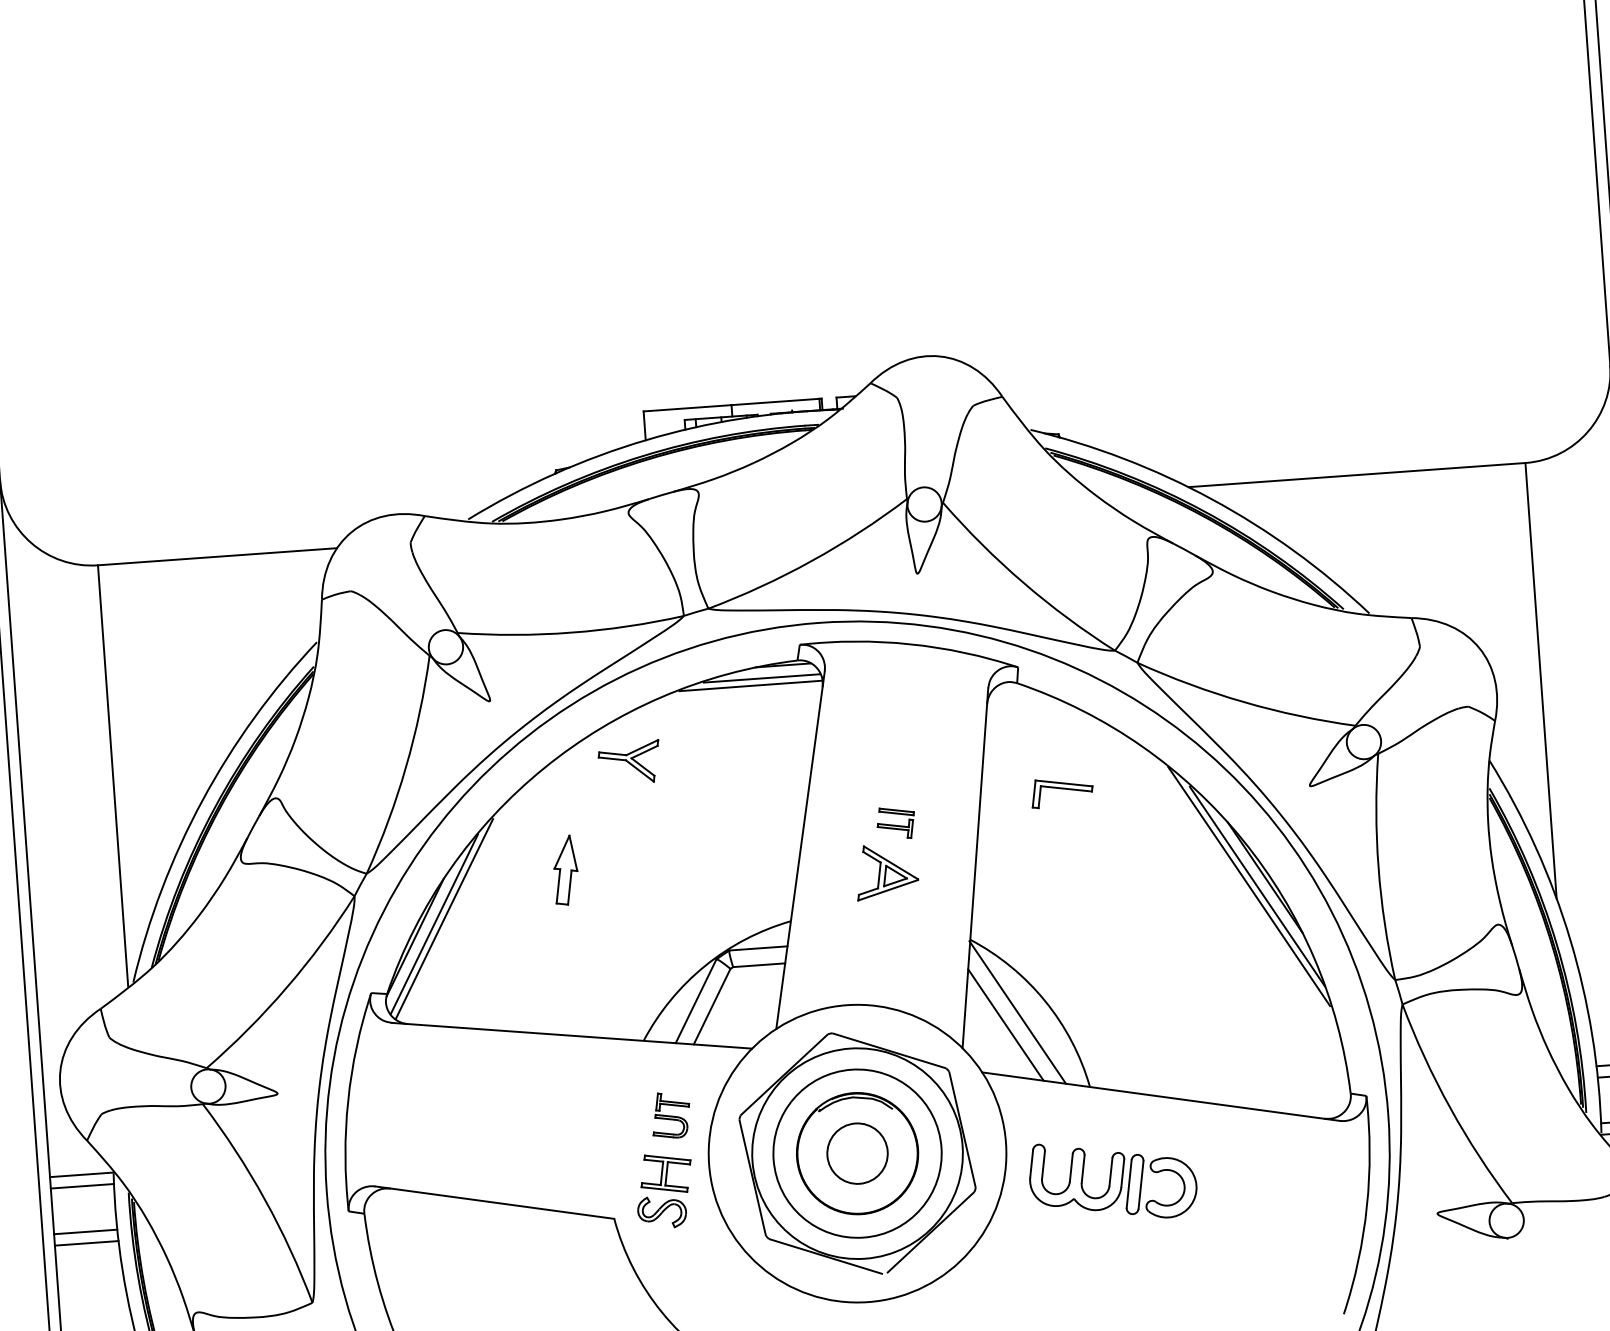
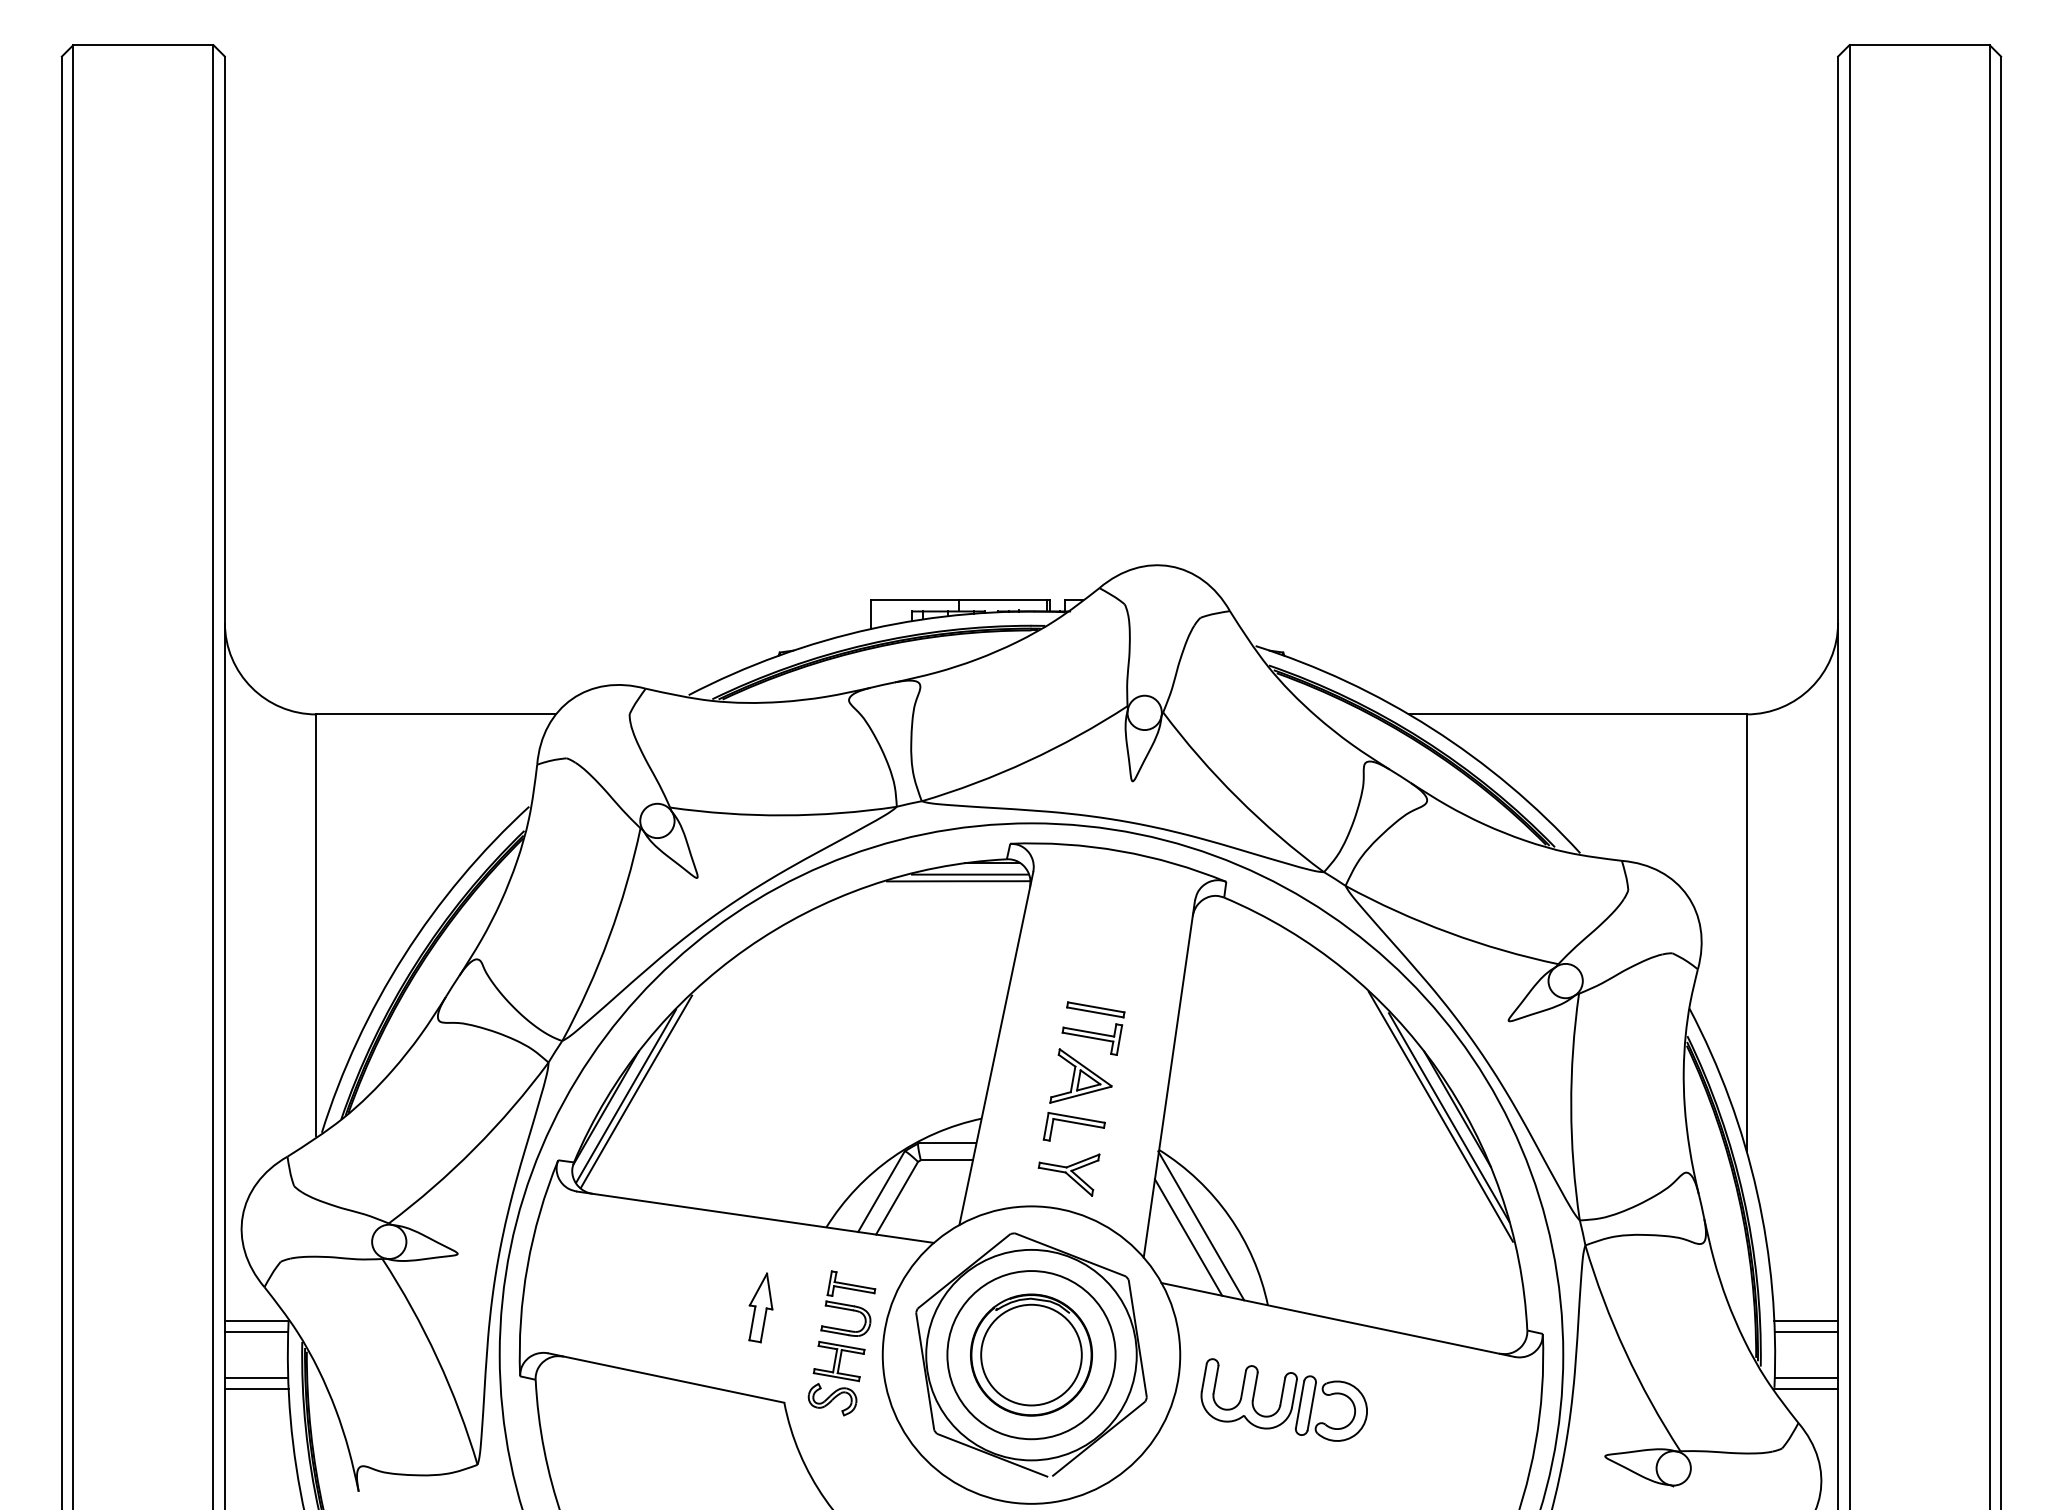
part: (628, 762) -> (1068, 1174), moved
part: (1061, 792) -> (1073, 1126), moved
part: (896, 823) -> (1093, 1028), size x1.67
part: (565, 869) -> (760, 1307), moved
part: (671, 1115) -> (848, 1303), size x1.43
circle: (857, 1153) -> (1031, 1354), size x1.67

